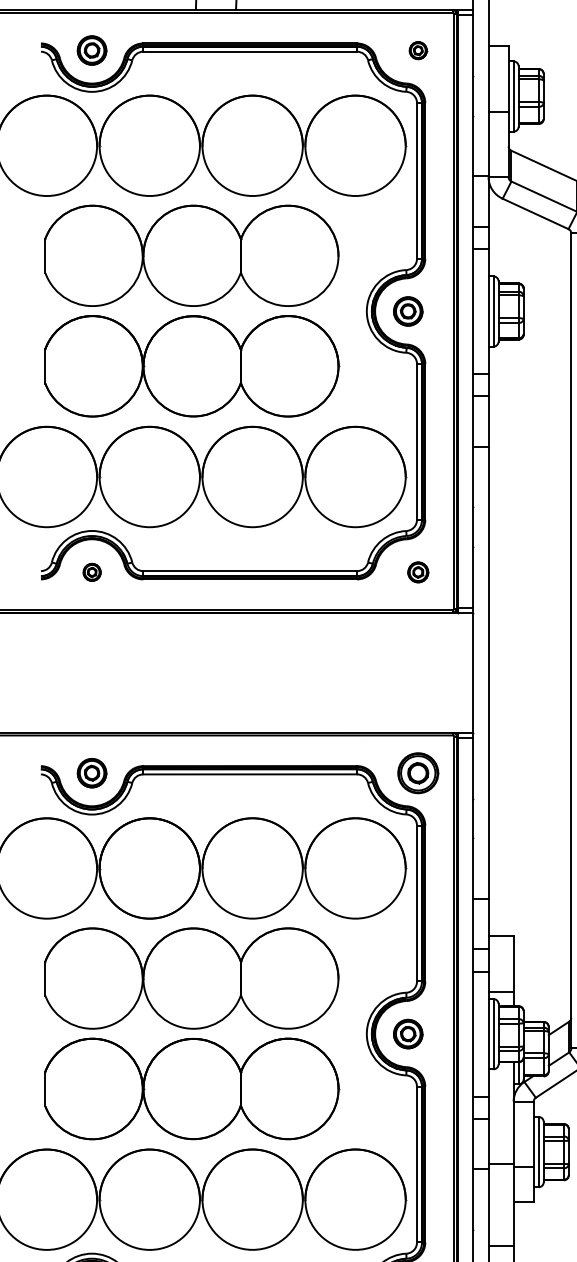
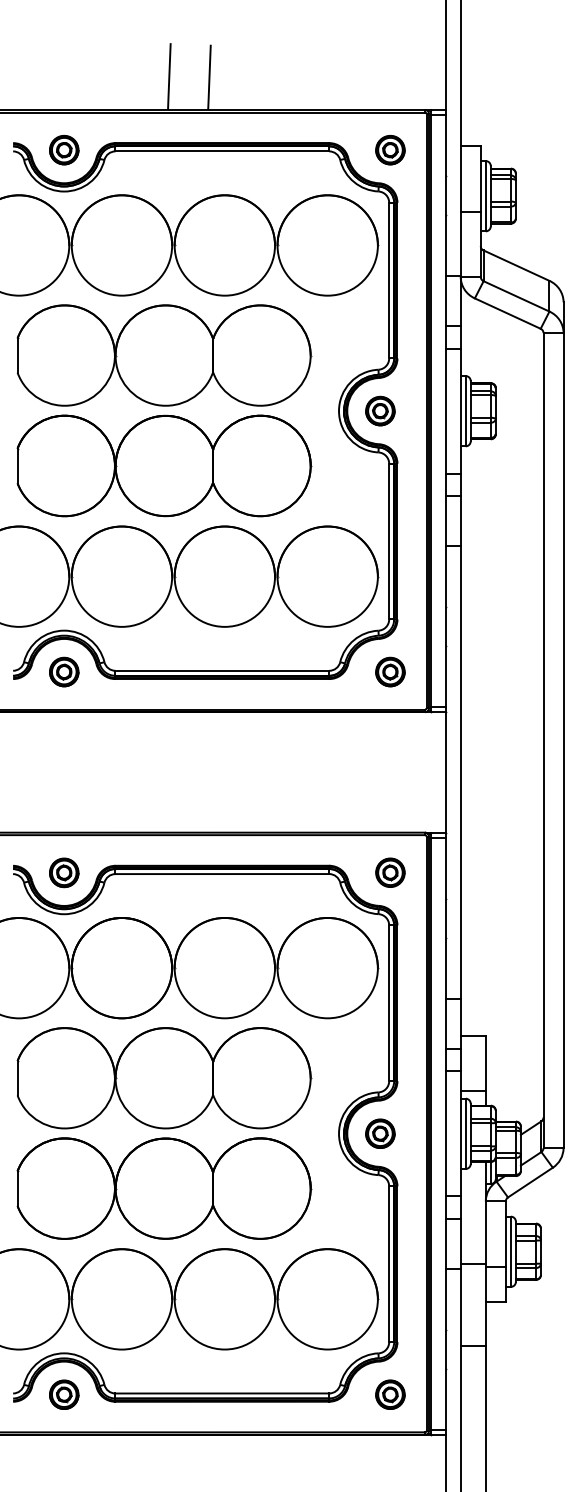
part: (418, 50) -> (390, 150), size x1.67
part: (92, 571) -> (64, 671), size x1.67
part: (418, 571) -> (390, 671), size x1.43
part: (418, 772) -> (390, 872), size x0.71

